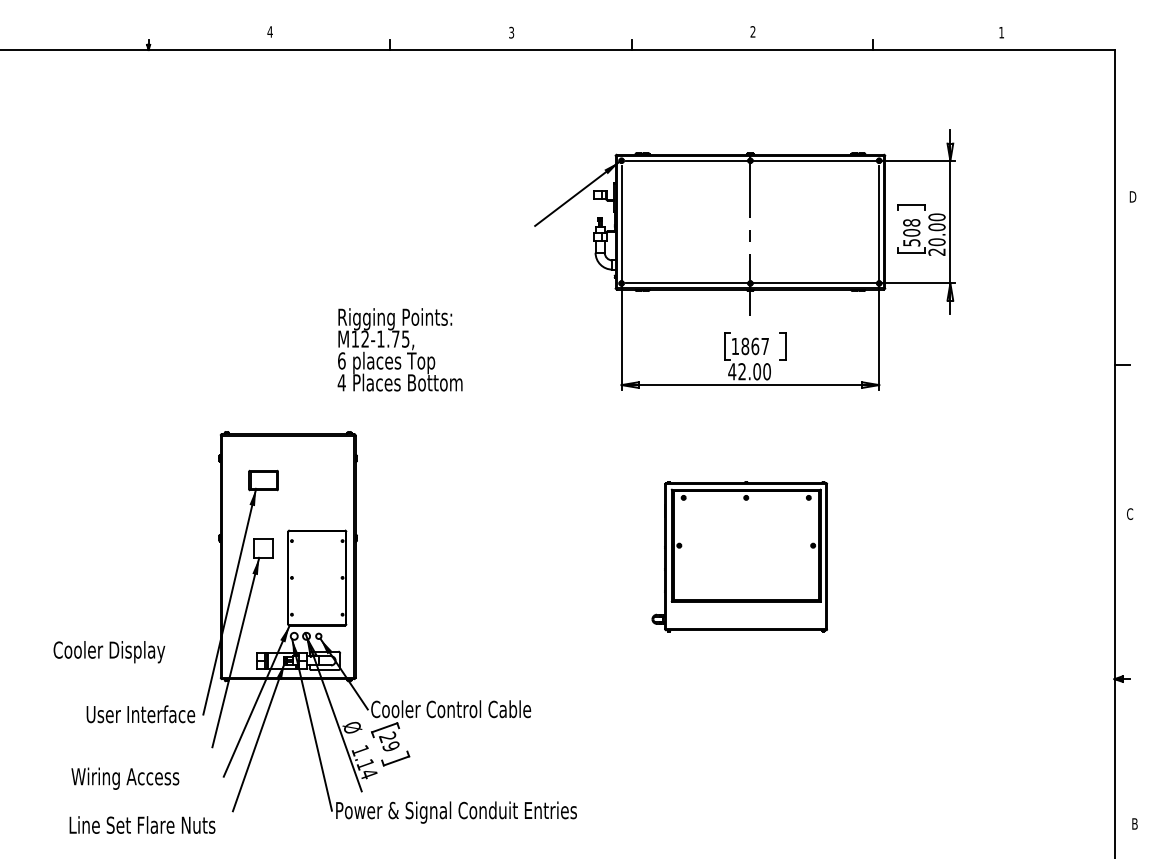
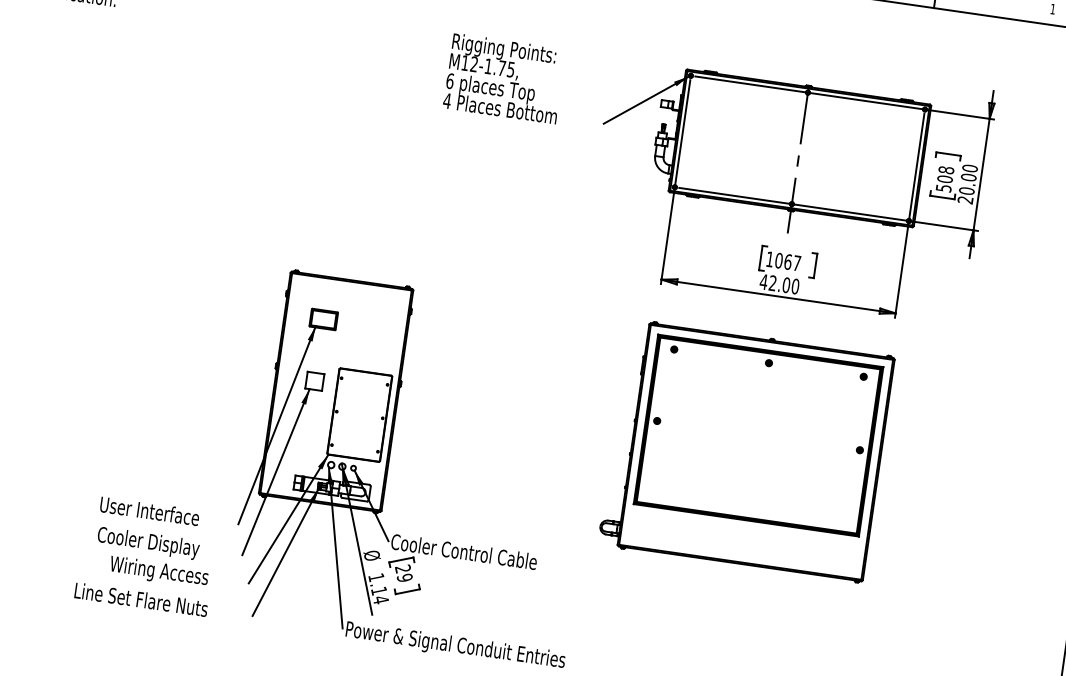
text: (745, 346) -> (779, 260), 1867 -> 1067
text: (399, 349) -> (504, 78), moved
part: (739, 556) -> (746, 450), size x1.67
text: (109, 652) -> (148, 543), moved
text: (140, 714) -> (149, 511), moved
text: (142, 824) -> (141, 599), moved

